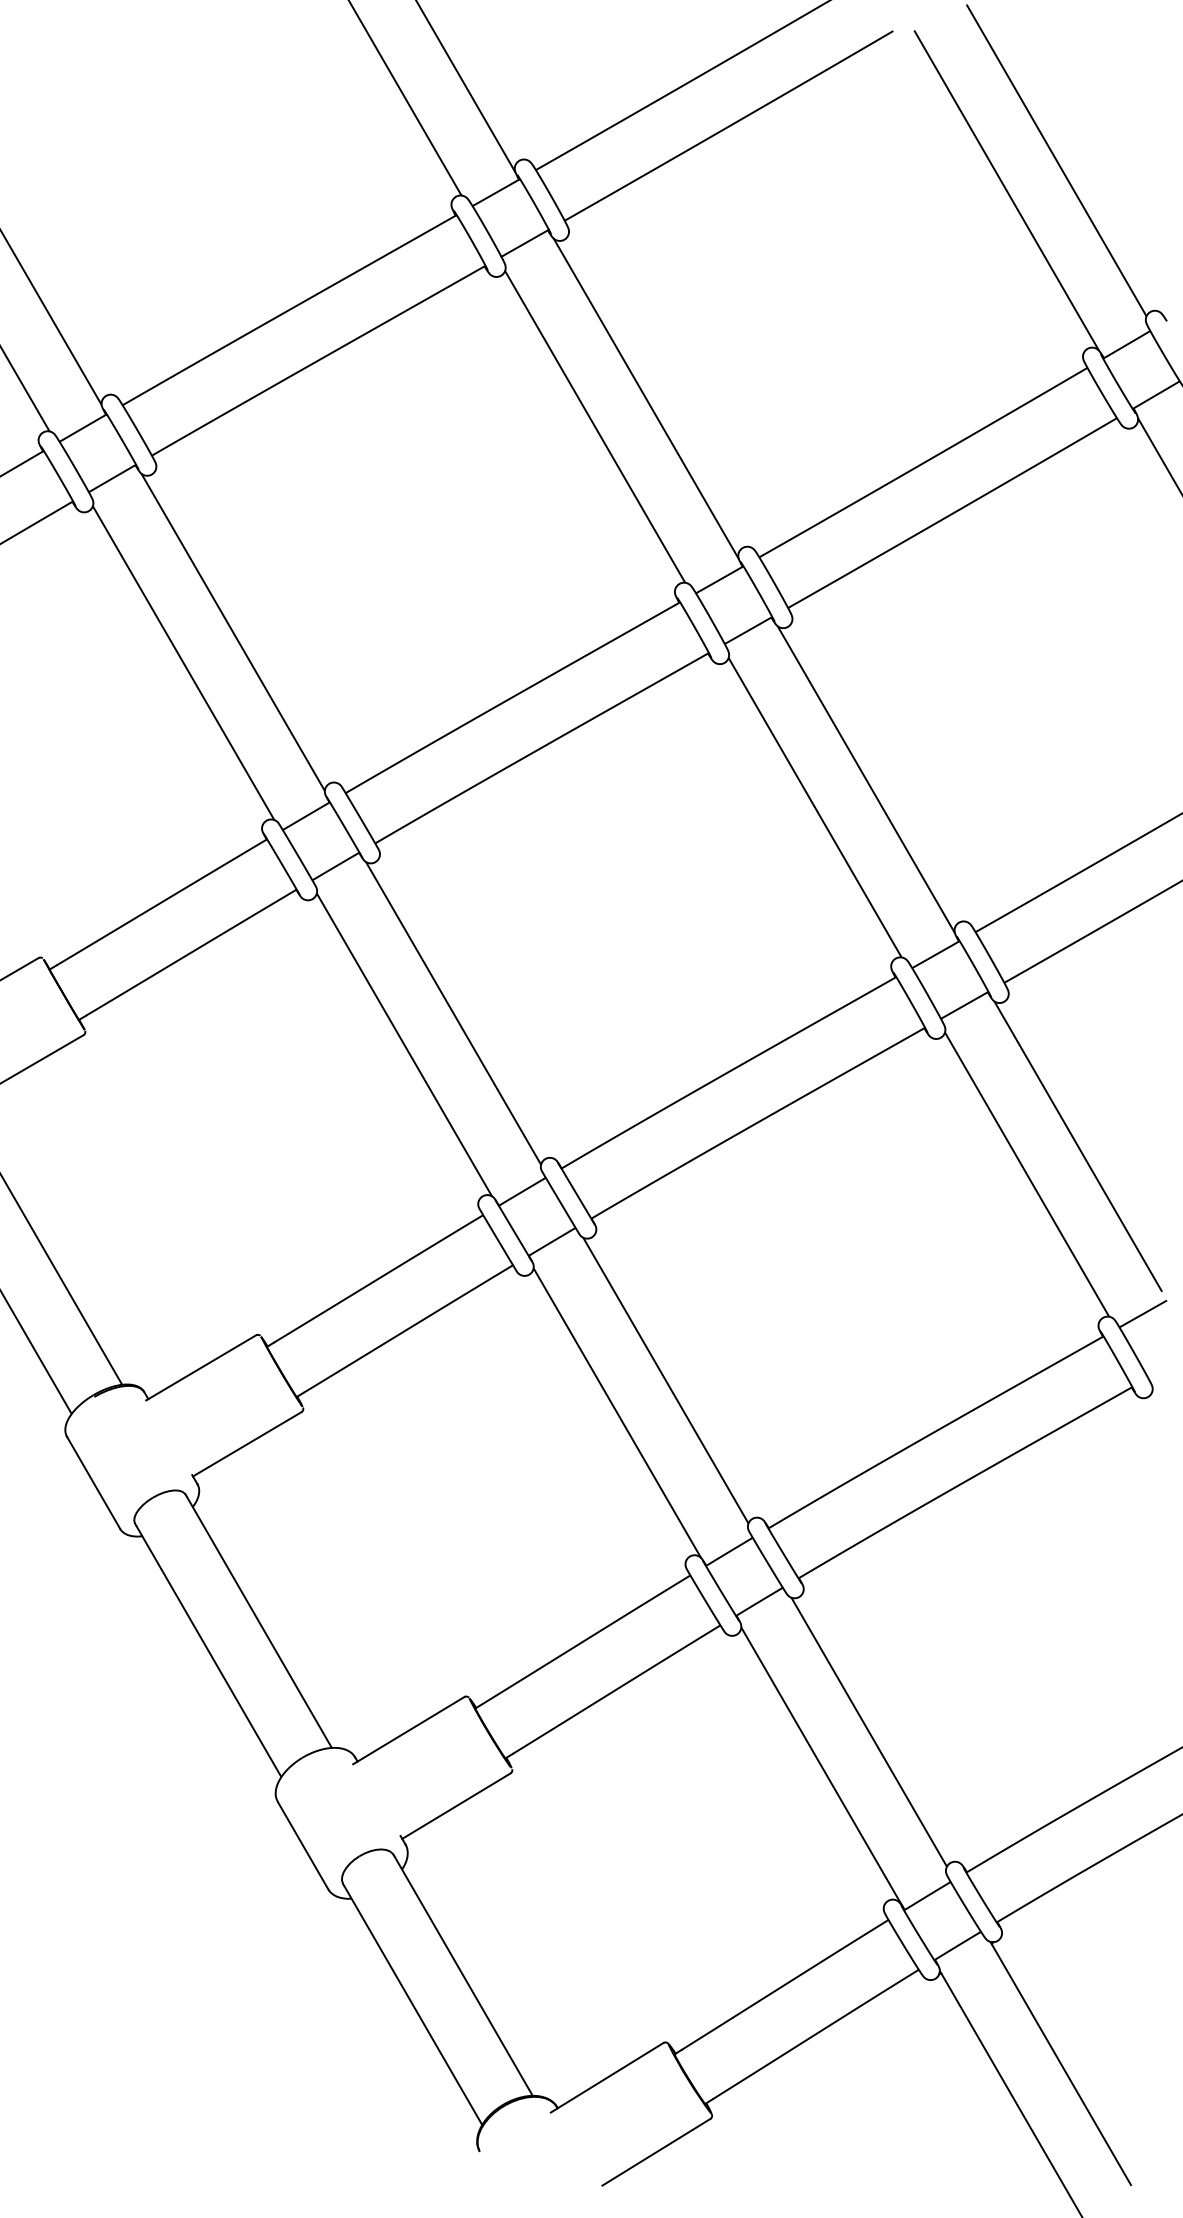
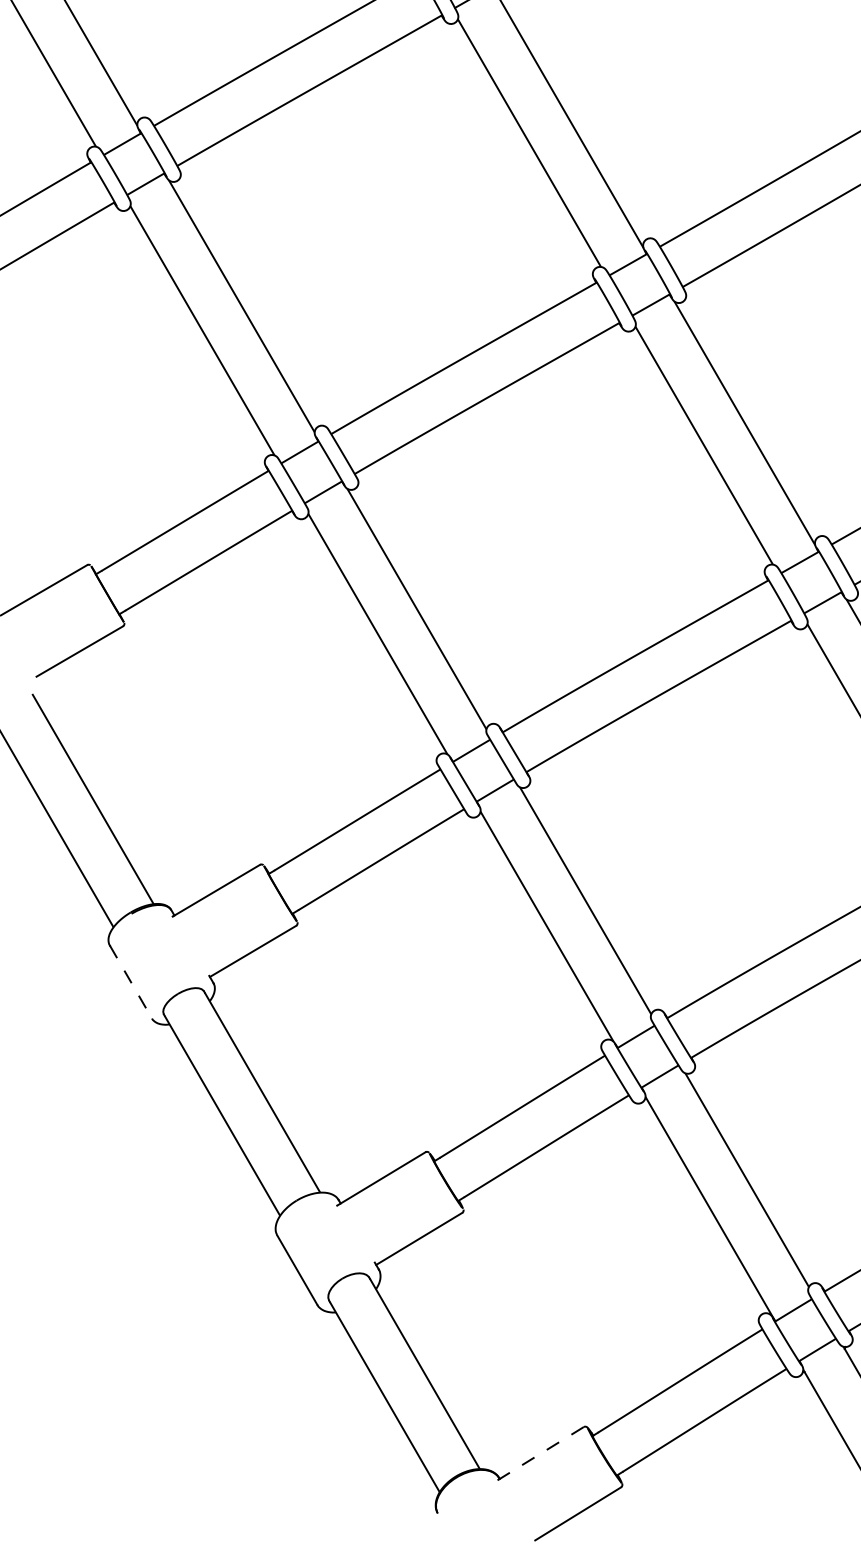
line: (93, 1483) -> (130, 982), solid -> dashed
line: (606, 2078) -> (538, 1455), solid -> dashed

